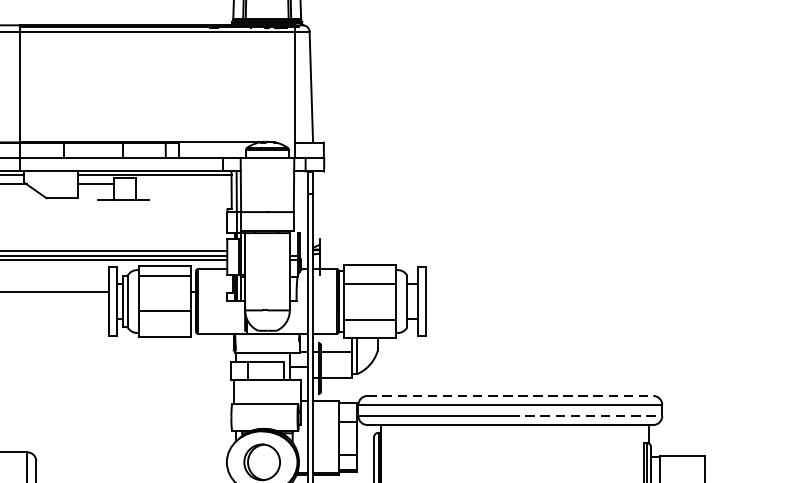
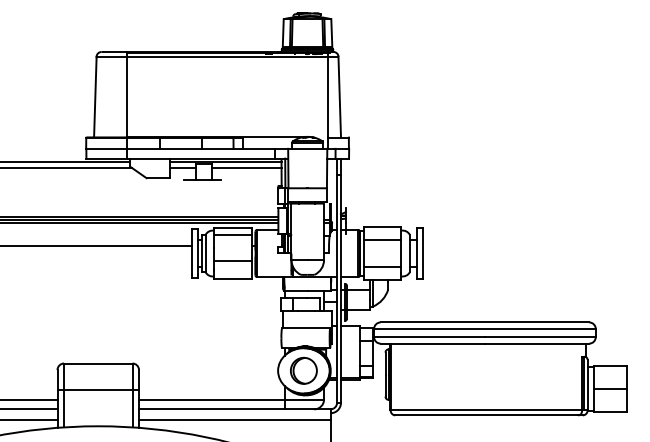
line: (183, 184) -> (246, 168), added
line: (511, 396) -> (485, 322), dashed -> solid
line: (586, 416) -> (540, 337), dashed -> solid

